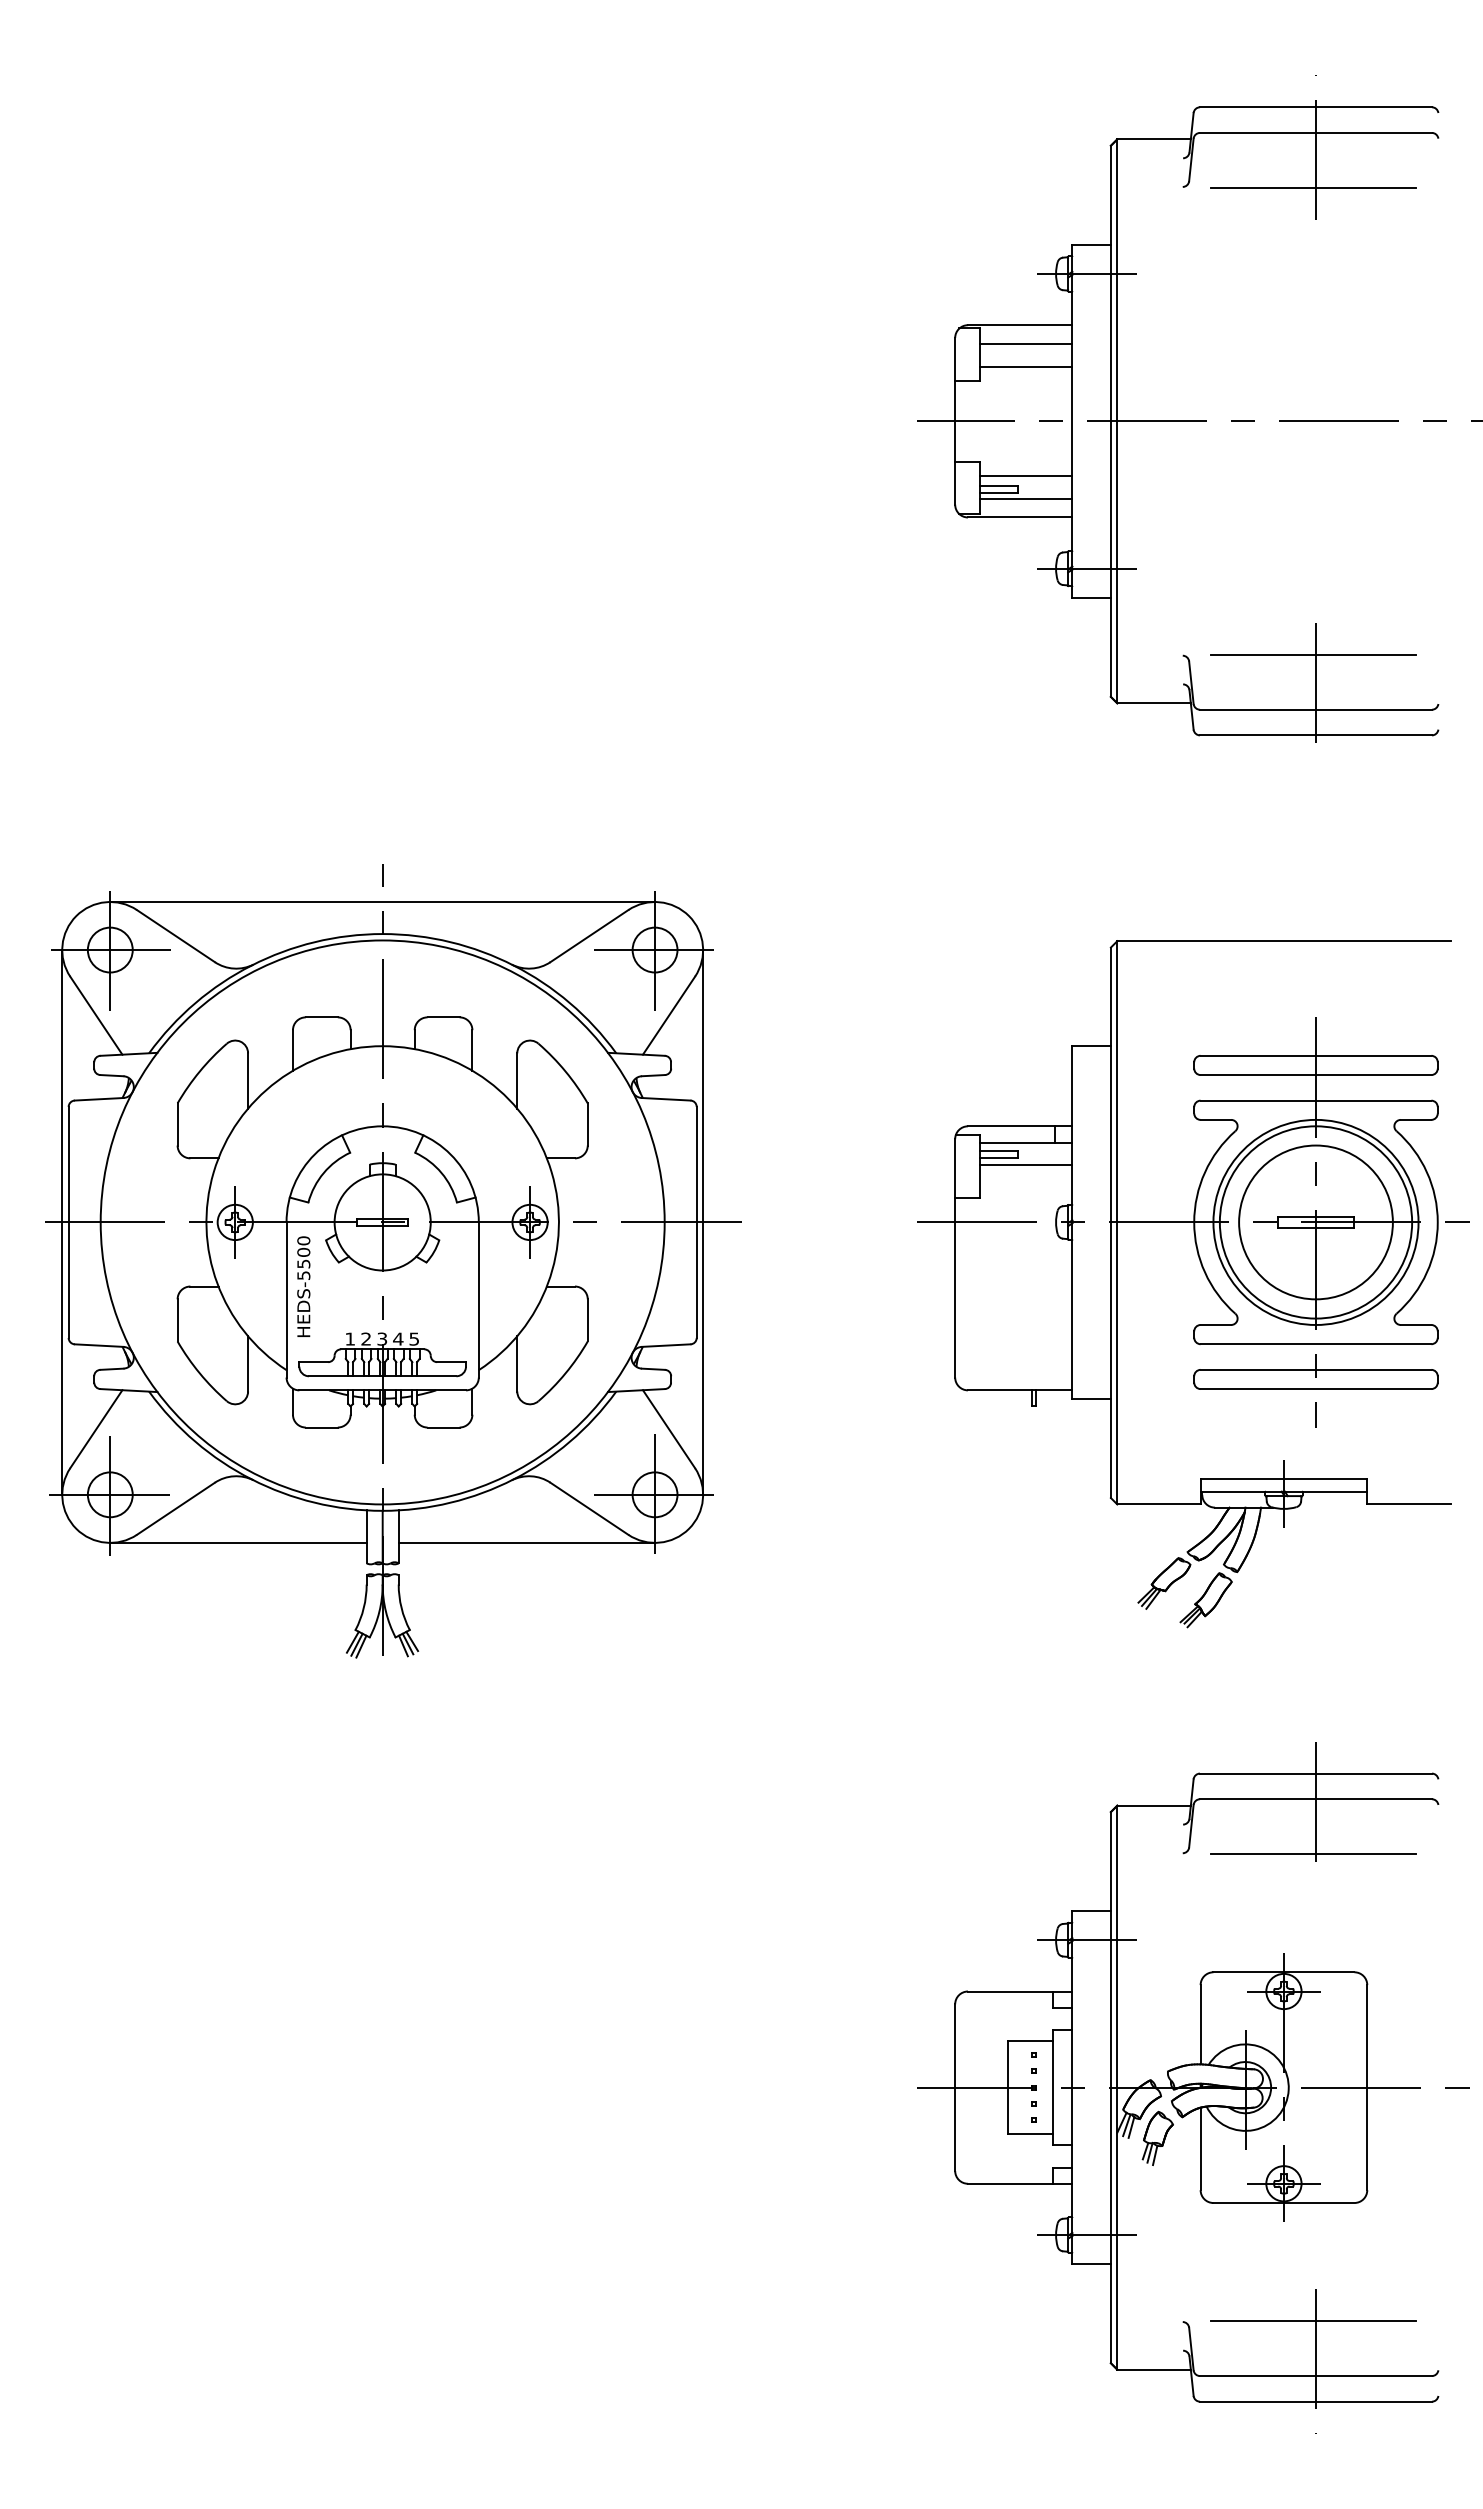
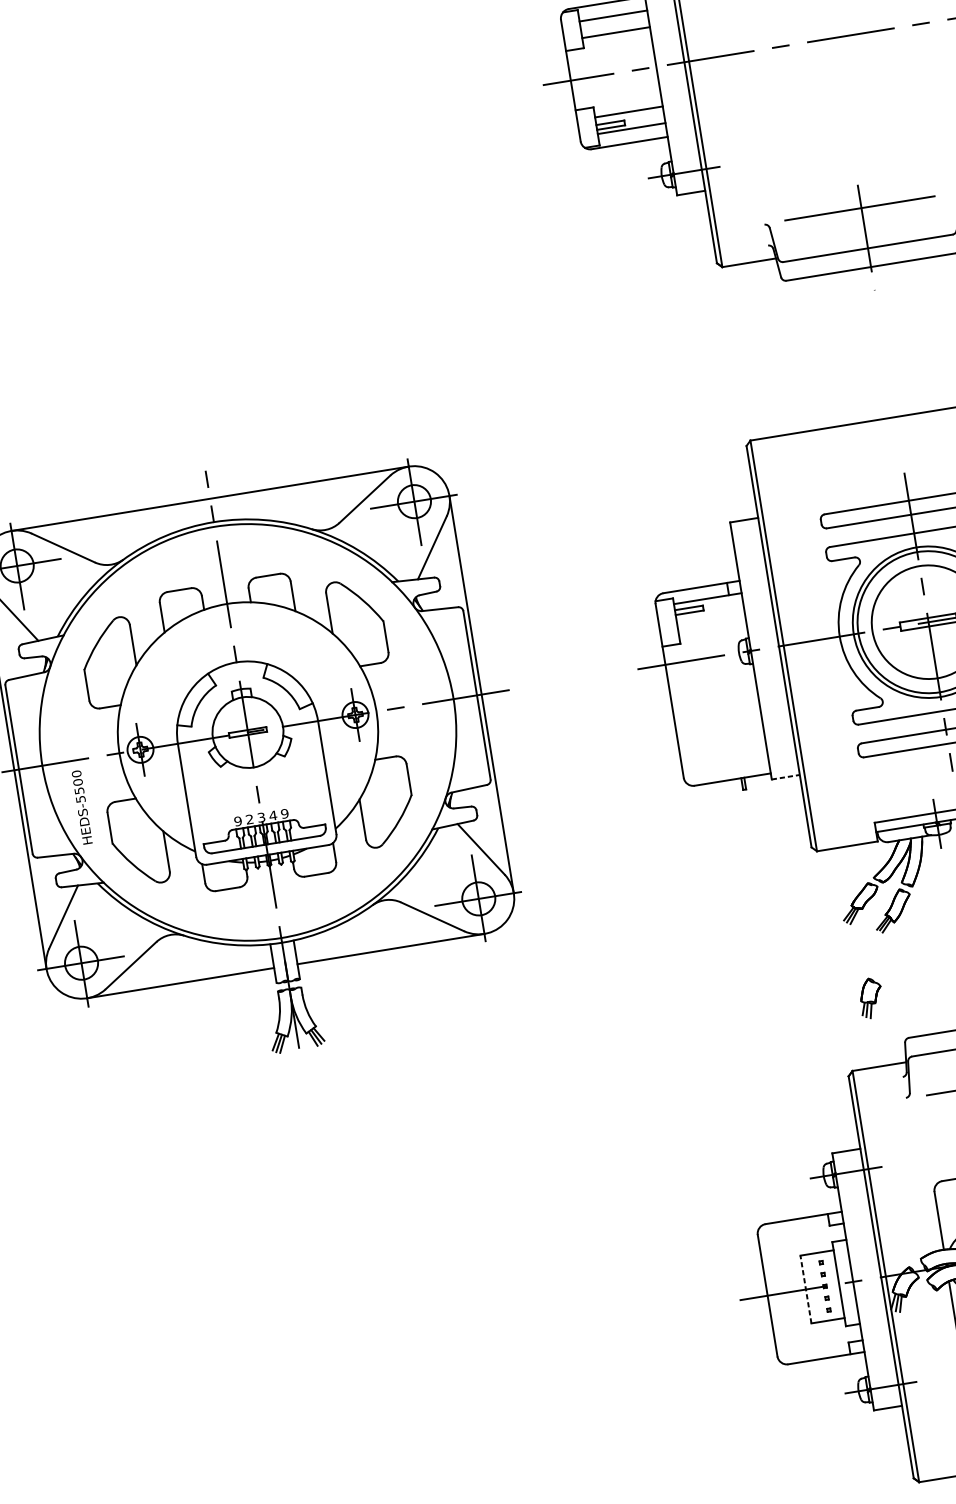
line: (1025, 1165) -> (710, 615), removed
text: (303, 1286) -> (81, 807), moved
text: (350, 1338) -> (238, 820), 1 -> 9
text: (414, 1338) -> (284, 813), 5 -> 9
line: (1092, 1398) -> (786, 776), solid -> dashed
line: (1007, 2087) -> (805, 1289), solid -> dashed
part: (1157, 2137) -> (870, 997), moved

